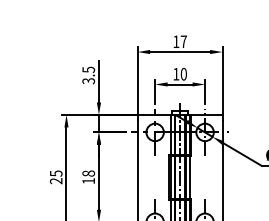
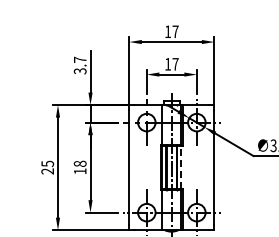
text: (88, 69) -> (80, 59), 3.5 -> 3.7
text: (183, 73) -> (175, 63), 10 -> 17
line: (189, 177) -> (181, 167), solid -> dashed

